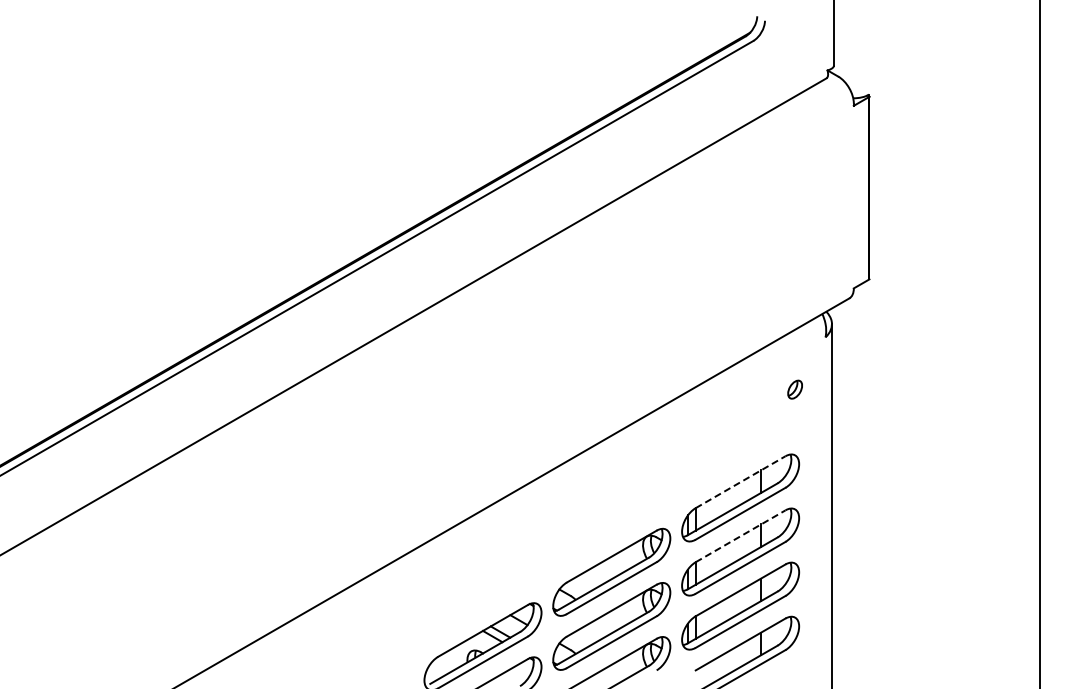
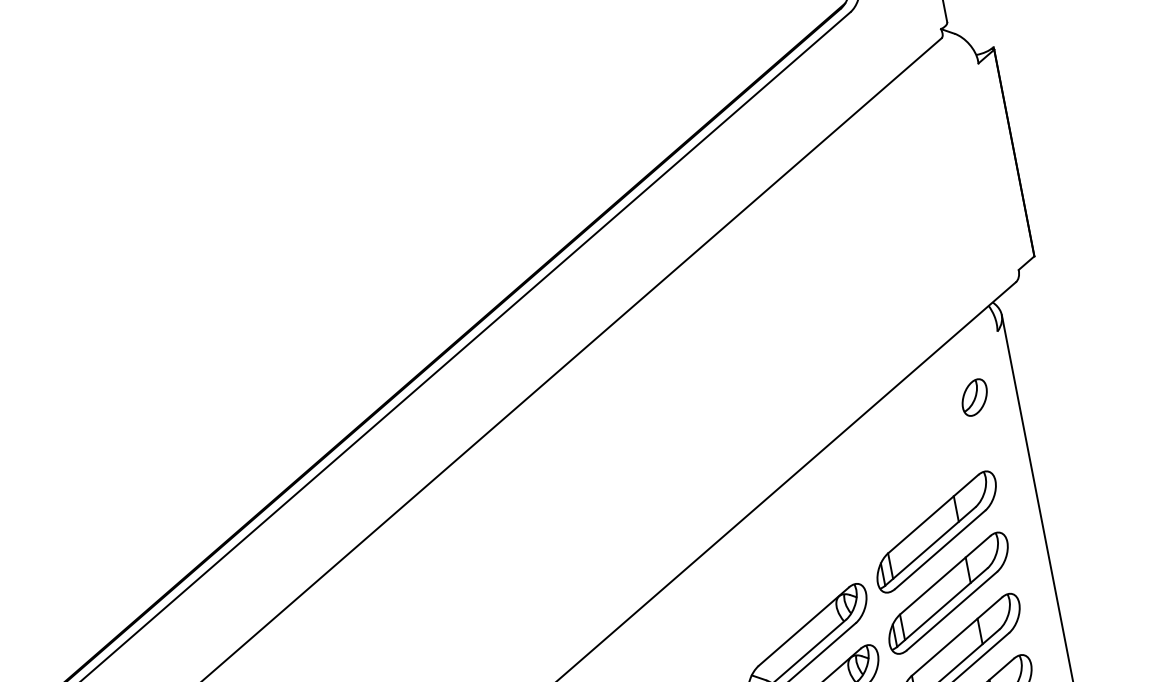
part: (794, 389) -> (973, 397), size x1.67
line: (740, 482) -> (933, 514), dashed -> solid
line: (740, 536) -> (945, 575), dashed -> solid

